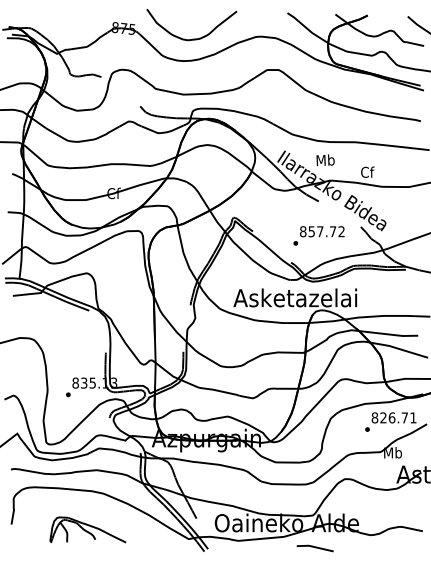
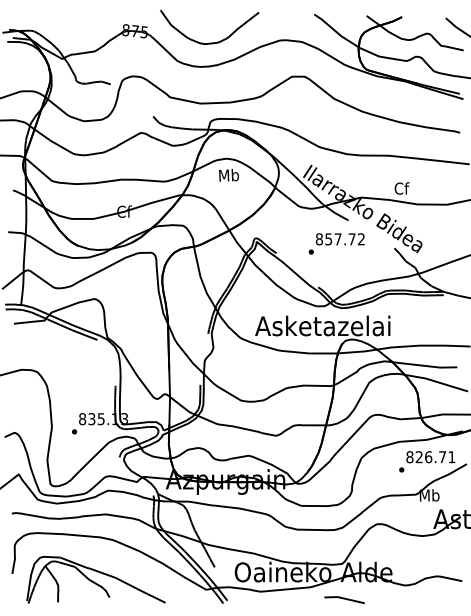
text: (325, 160) -> (228, 175), moved
text: (318, 235) -> (336, 243), moved
part: (87, 529) -> (95, 579), size x1.67

